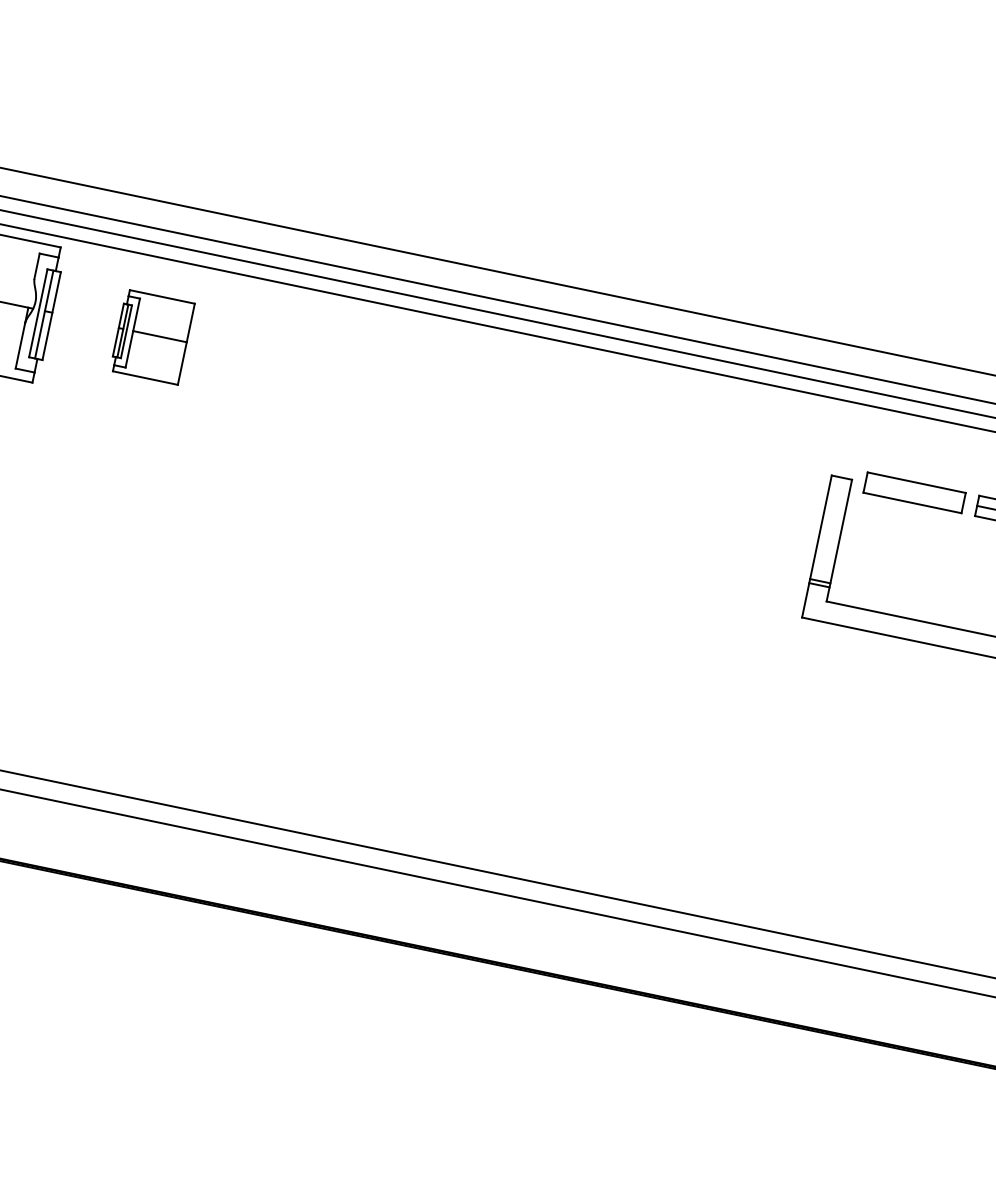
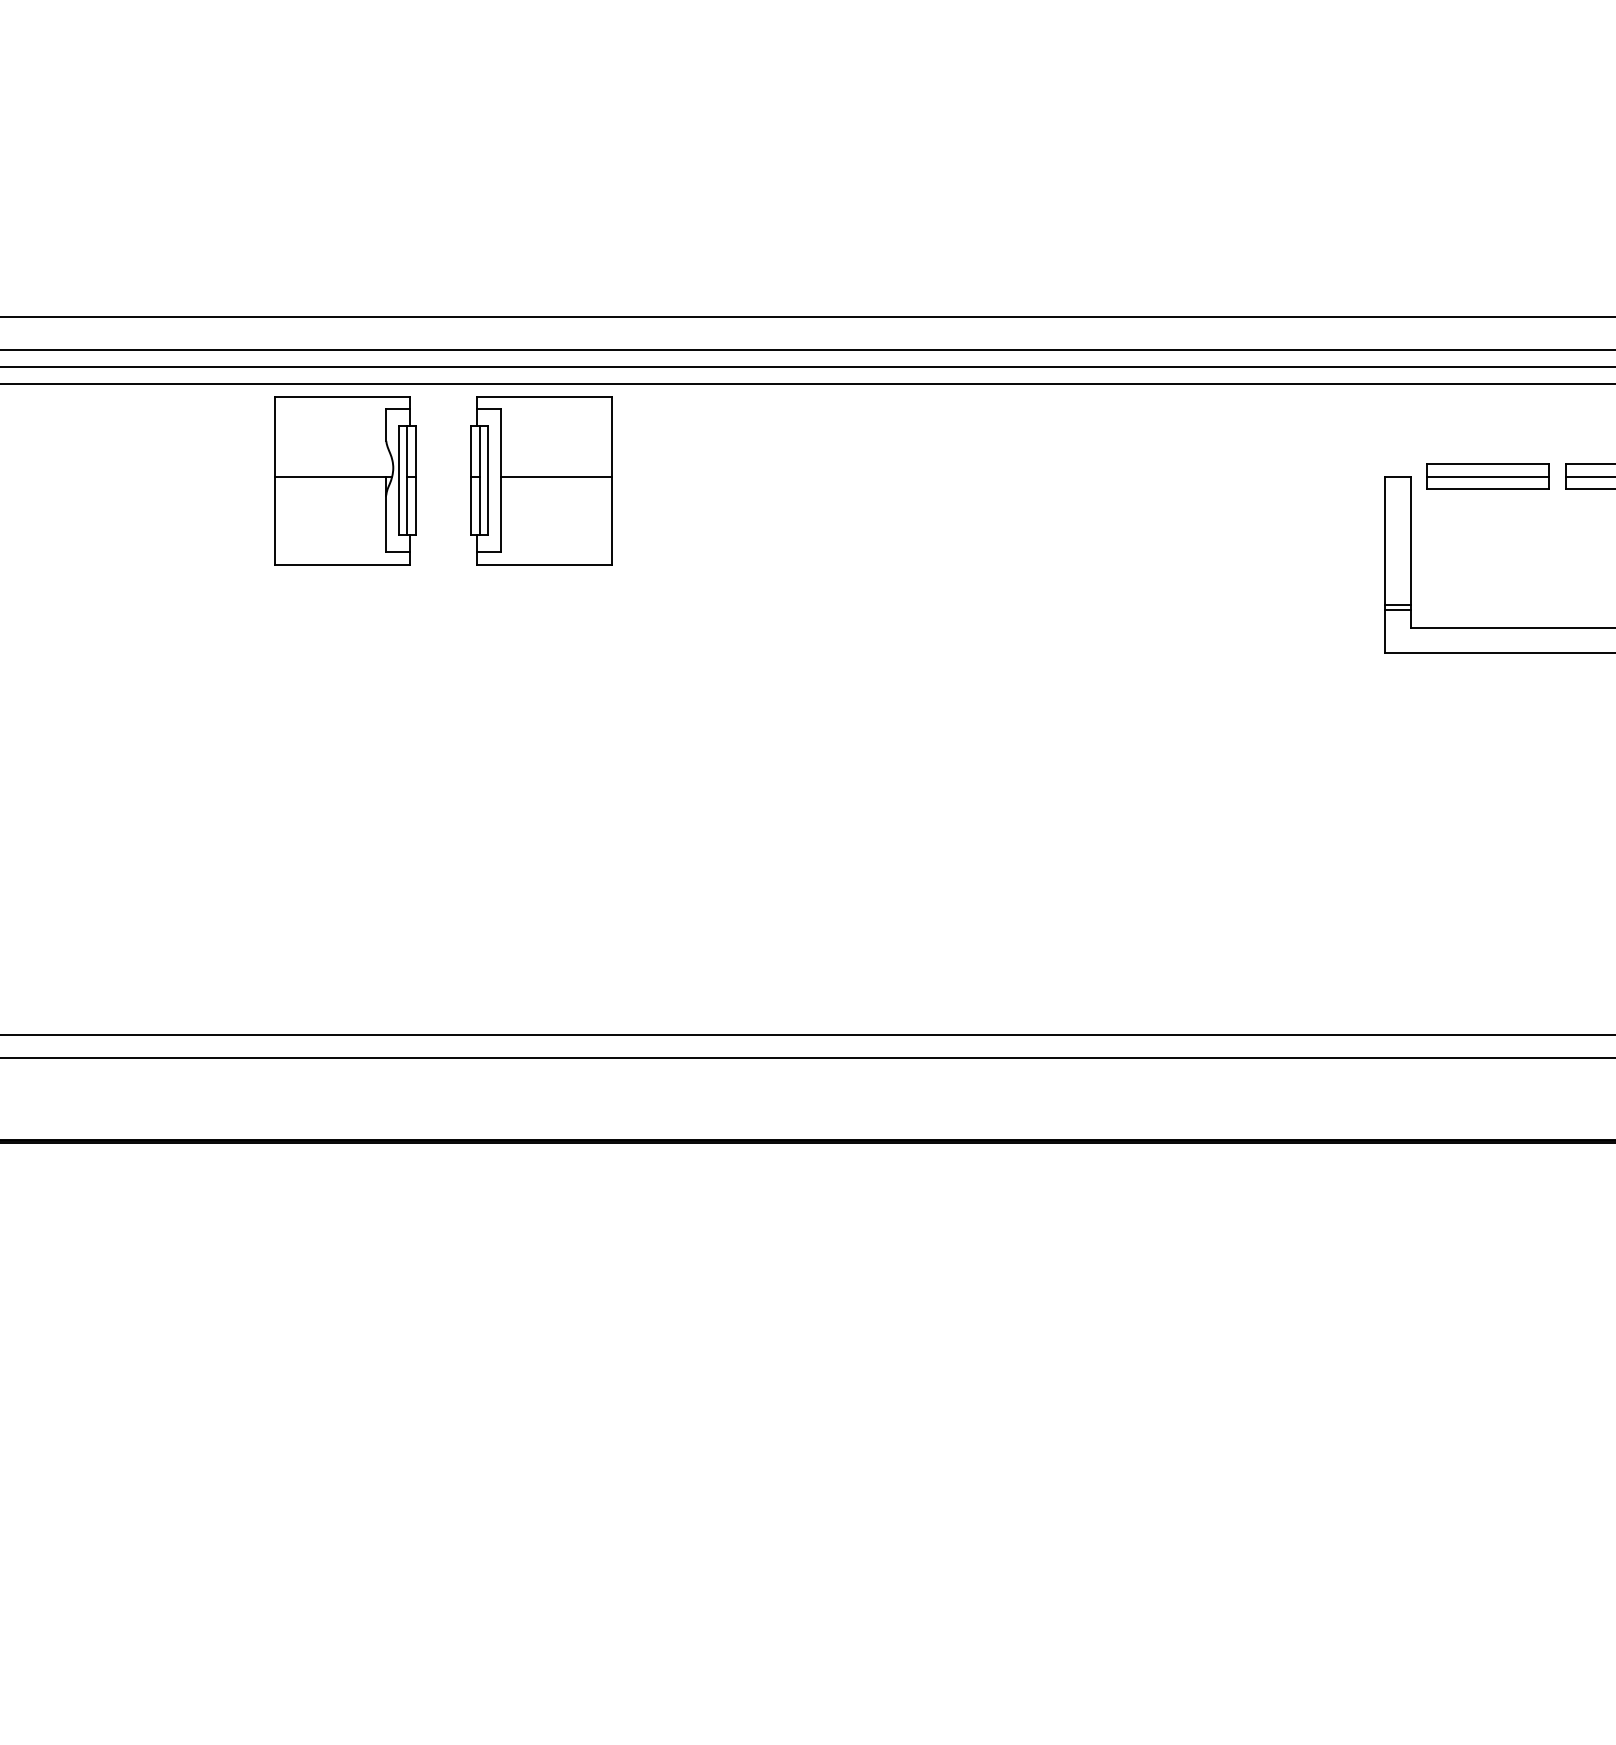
part: (152, 336) -> (541, 480), size x1.67
line: (914, 492) -> (1488, 476), added

